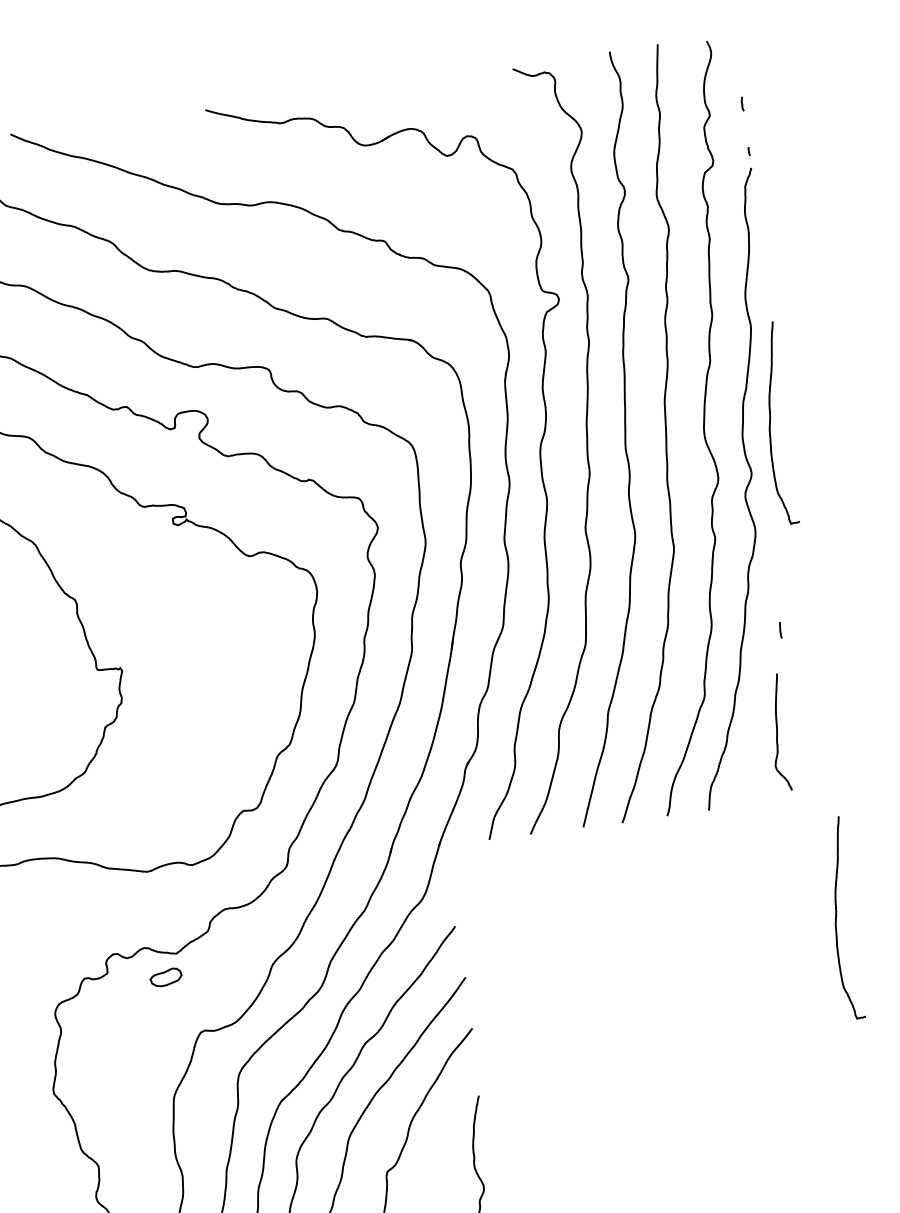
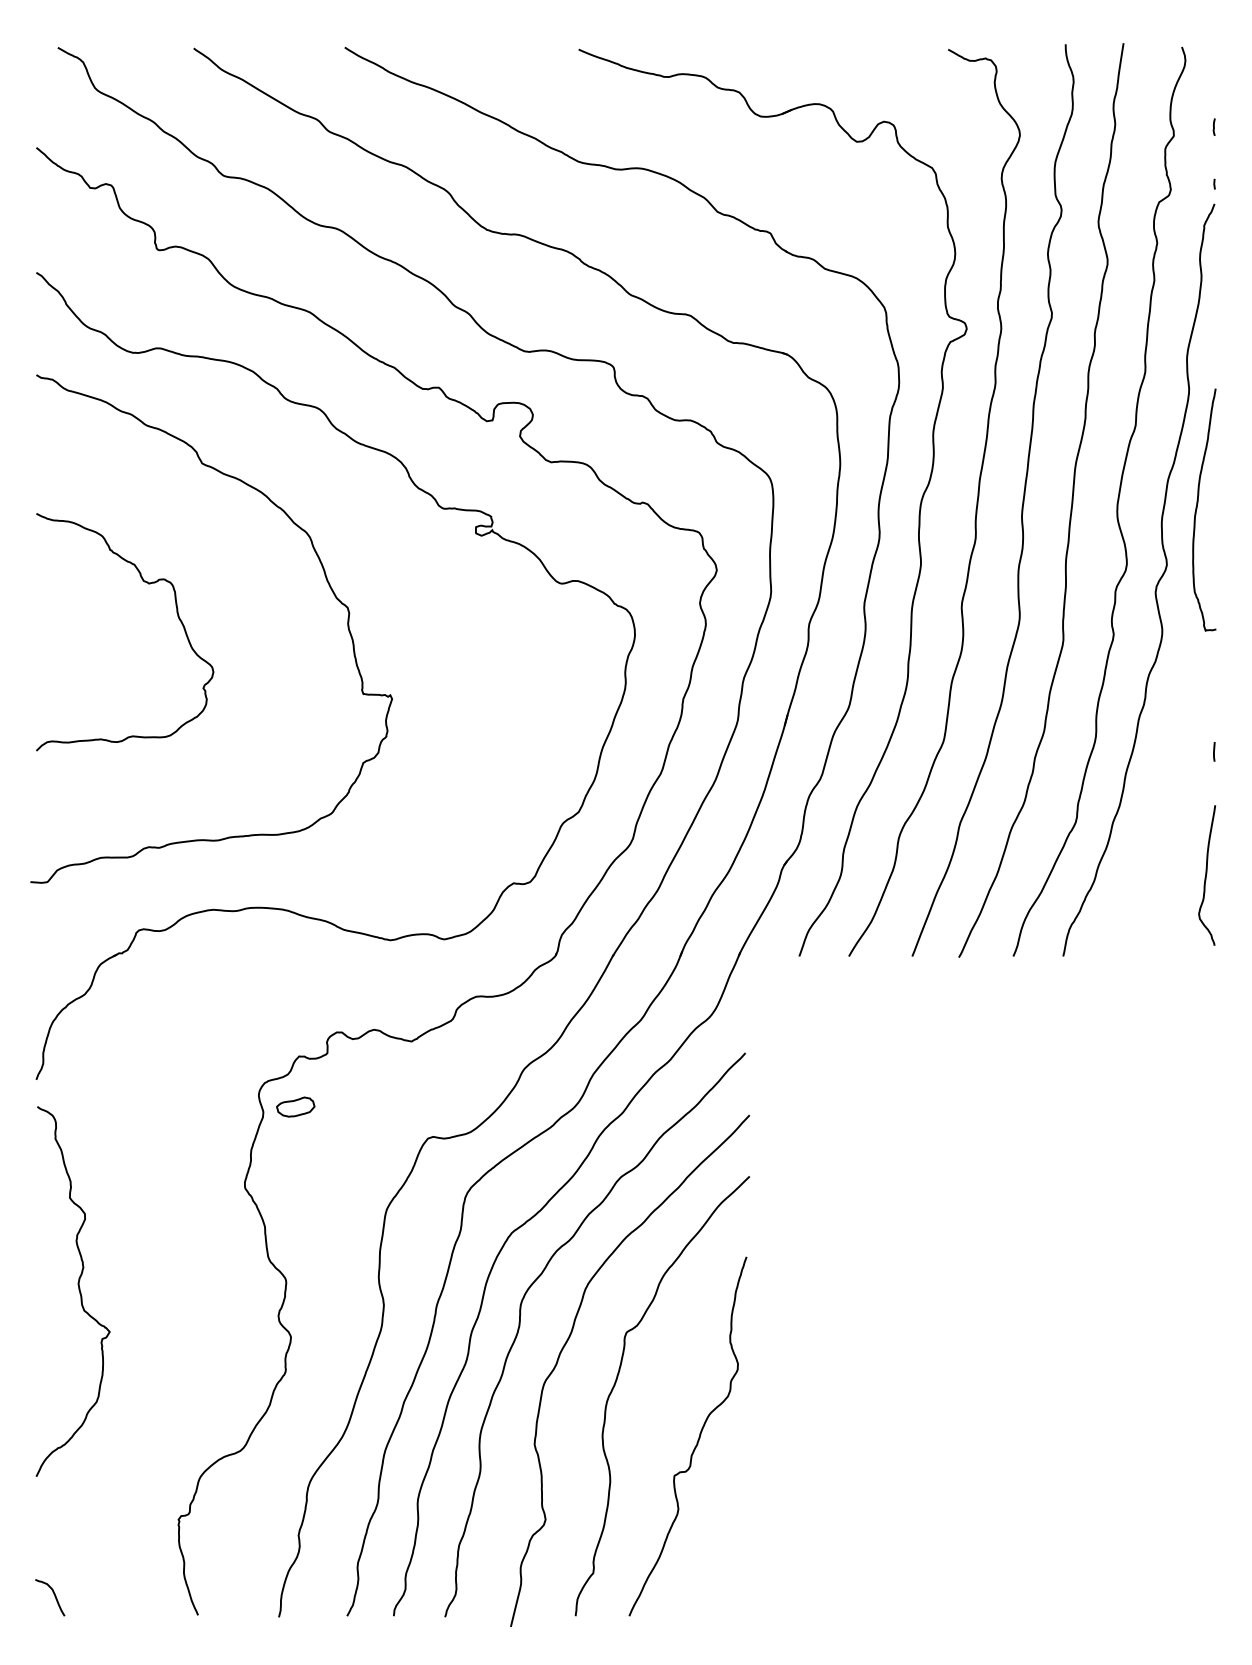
line: (780, 630) -> (1214, 751), moved
curve: (778, 731) -> (1207, 874), moved
curve: (837, 918) -> (1197, 1104), removed
part: (165, 977) -> (295, 1106), moved

